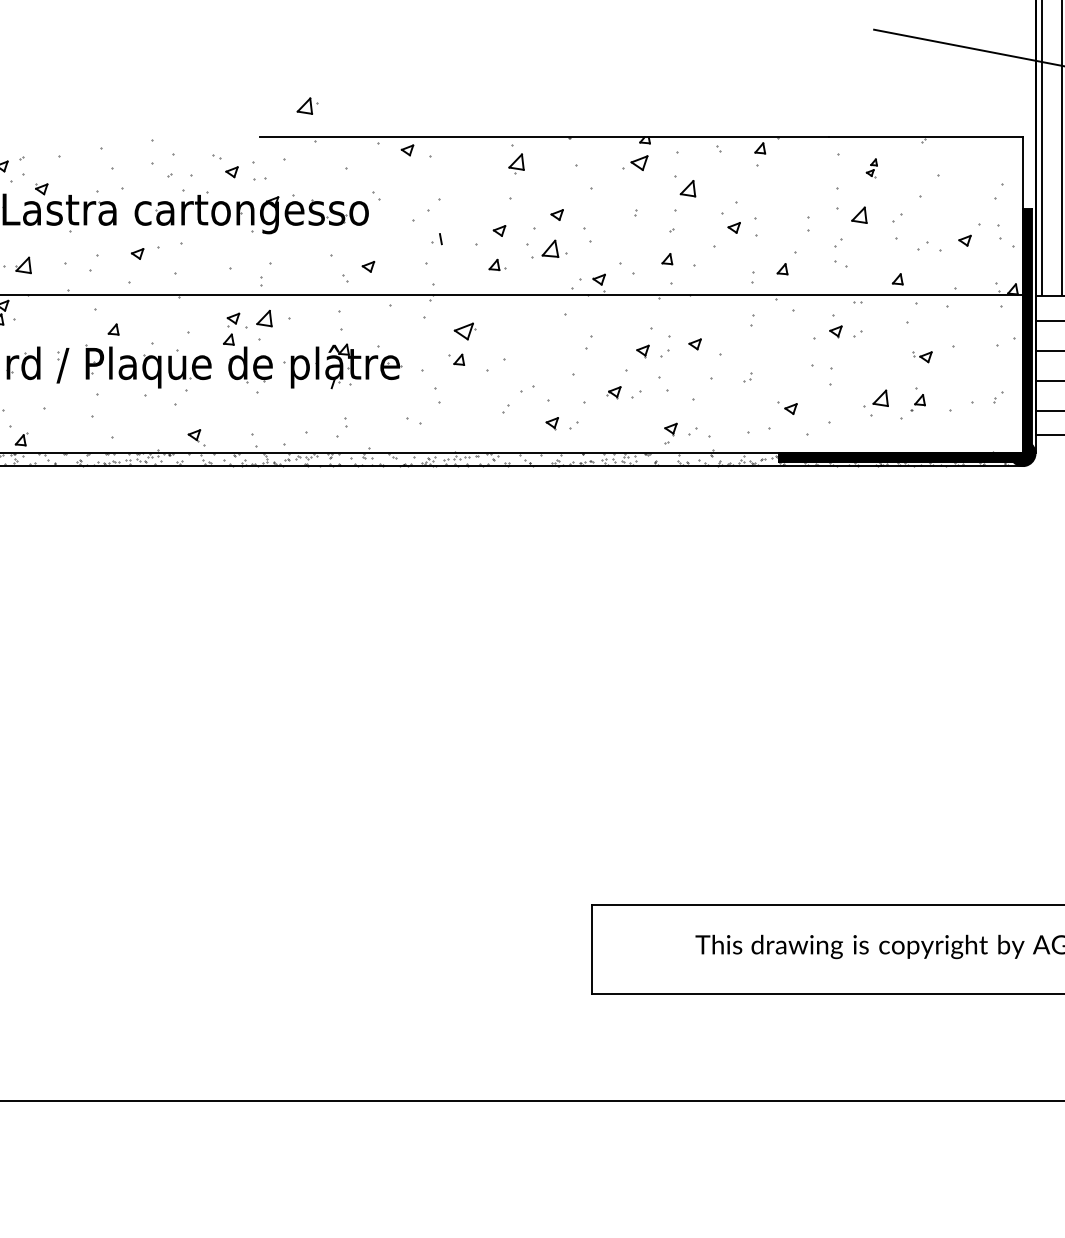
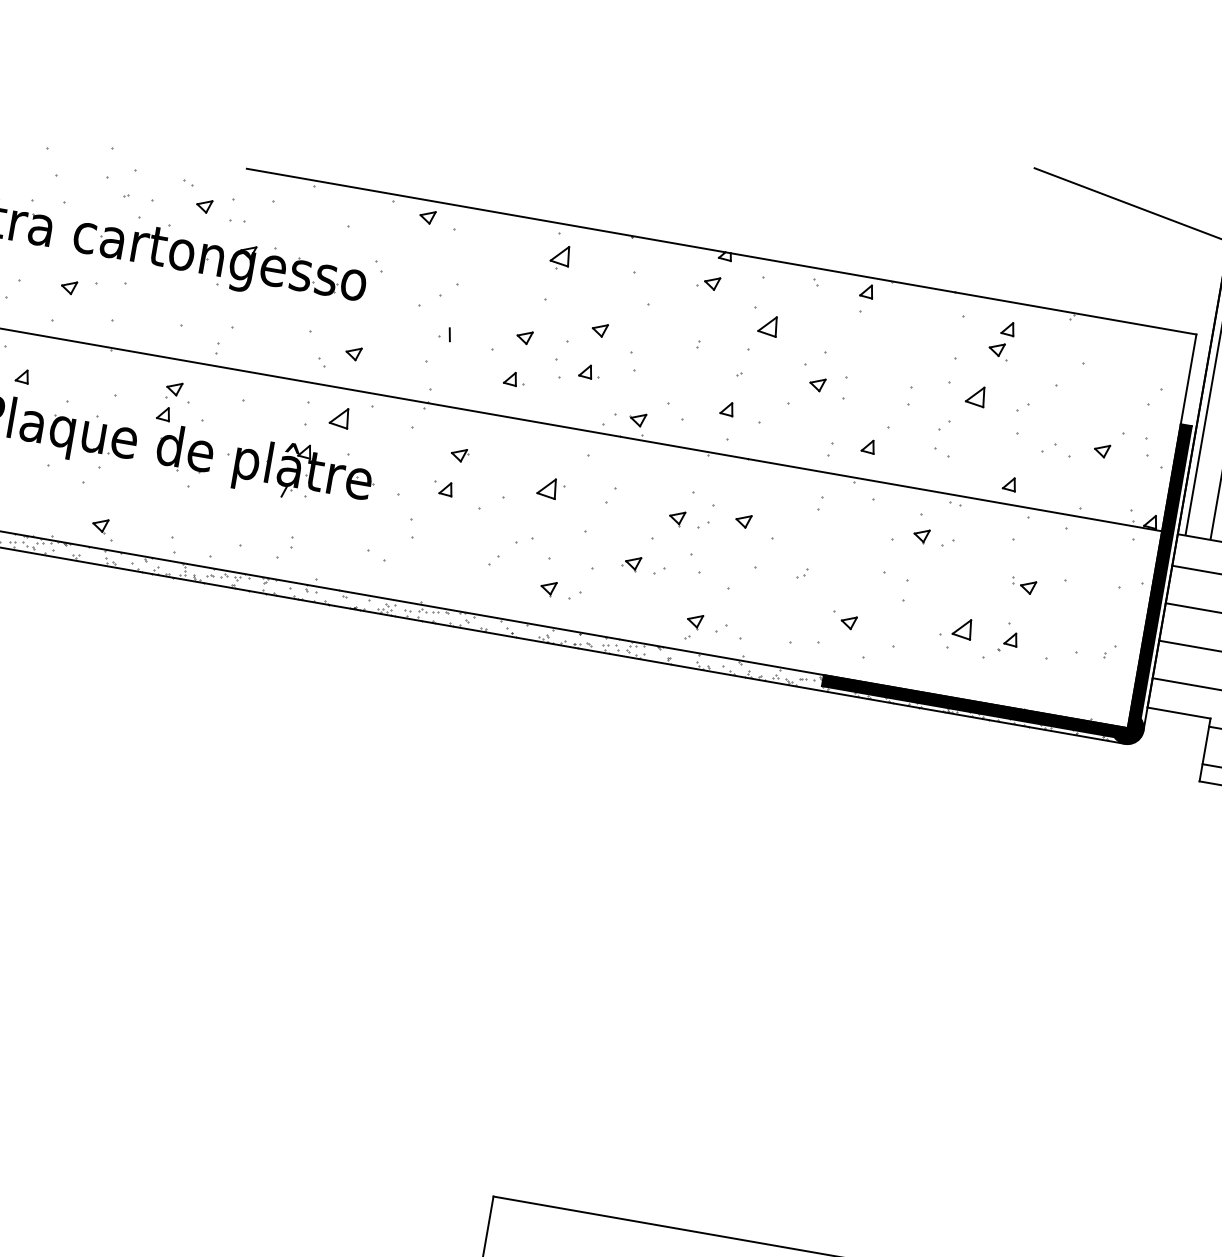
part: (307, 105) -> (550, 487), moved
part: (635, 163) -> (708, 282), size x0.71
part: (871, 168) -> (1001, 340), size x1.67
part: (554, 249) -> (588, 372), size x0.62
part: (264, 318) -> (339, 417), moved
part: (464, 331) -> (459, 454), size x0.62

